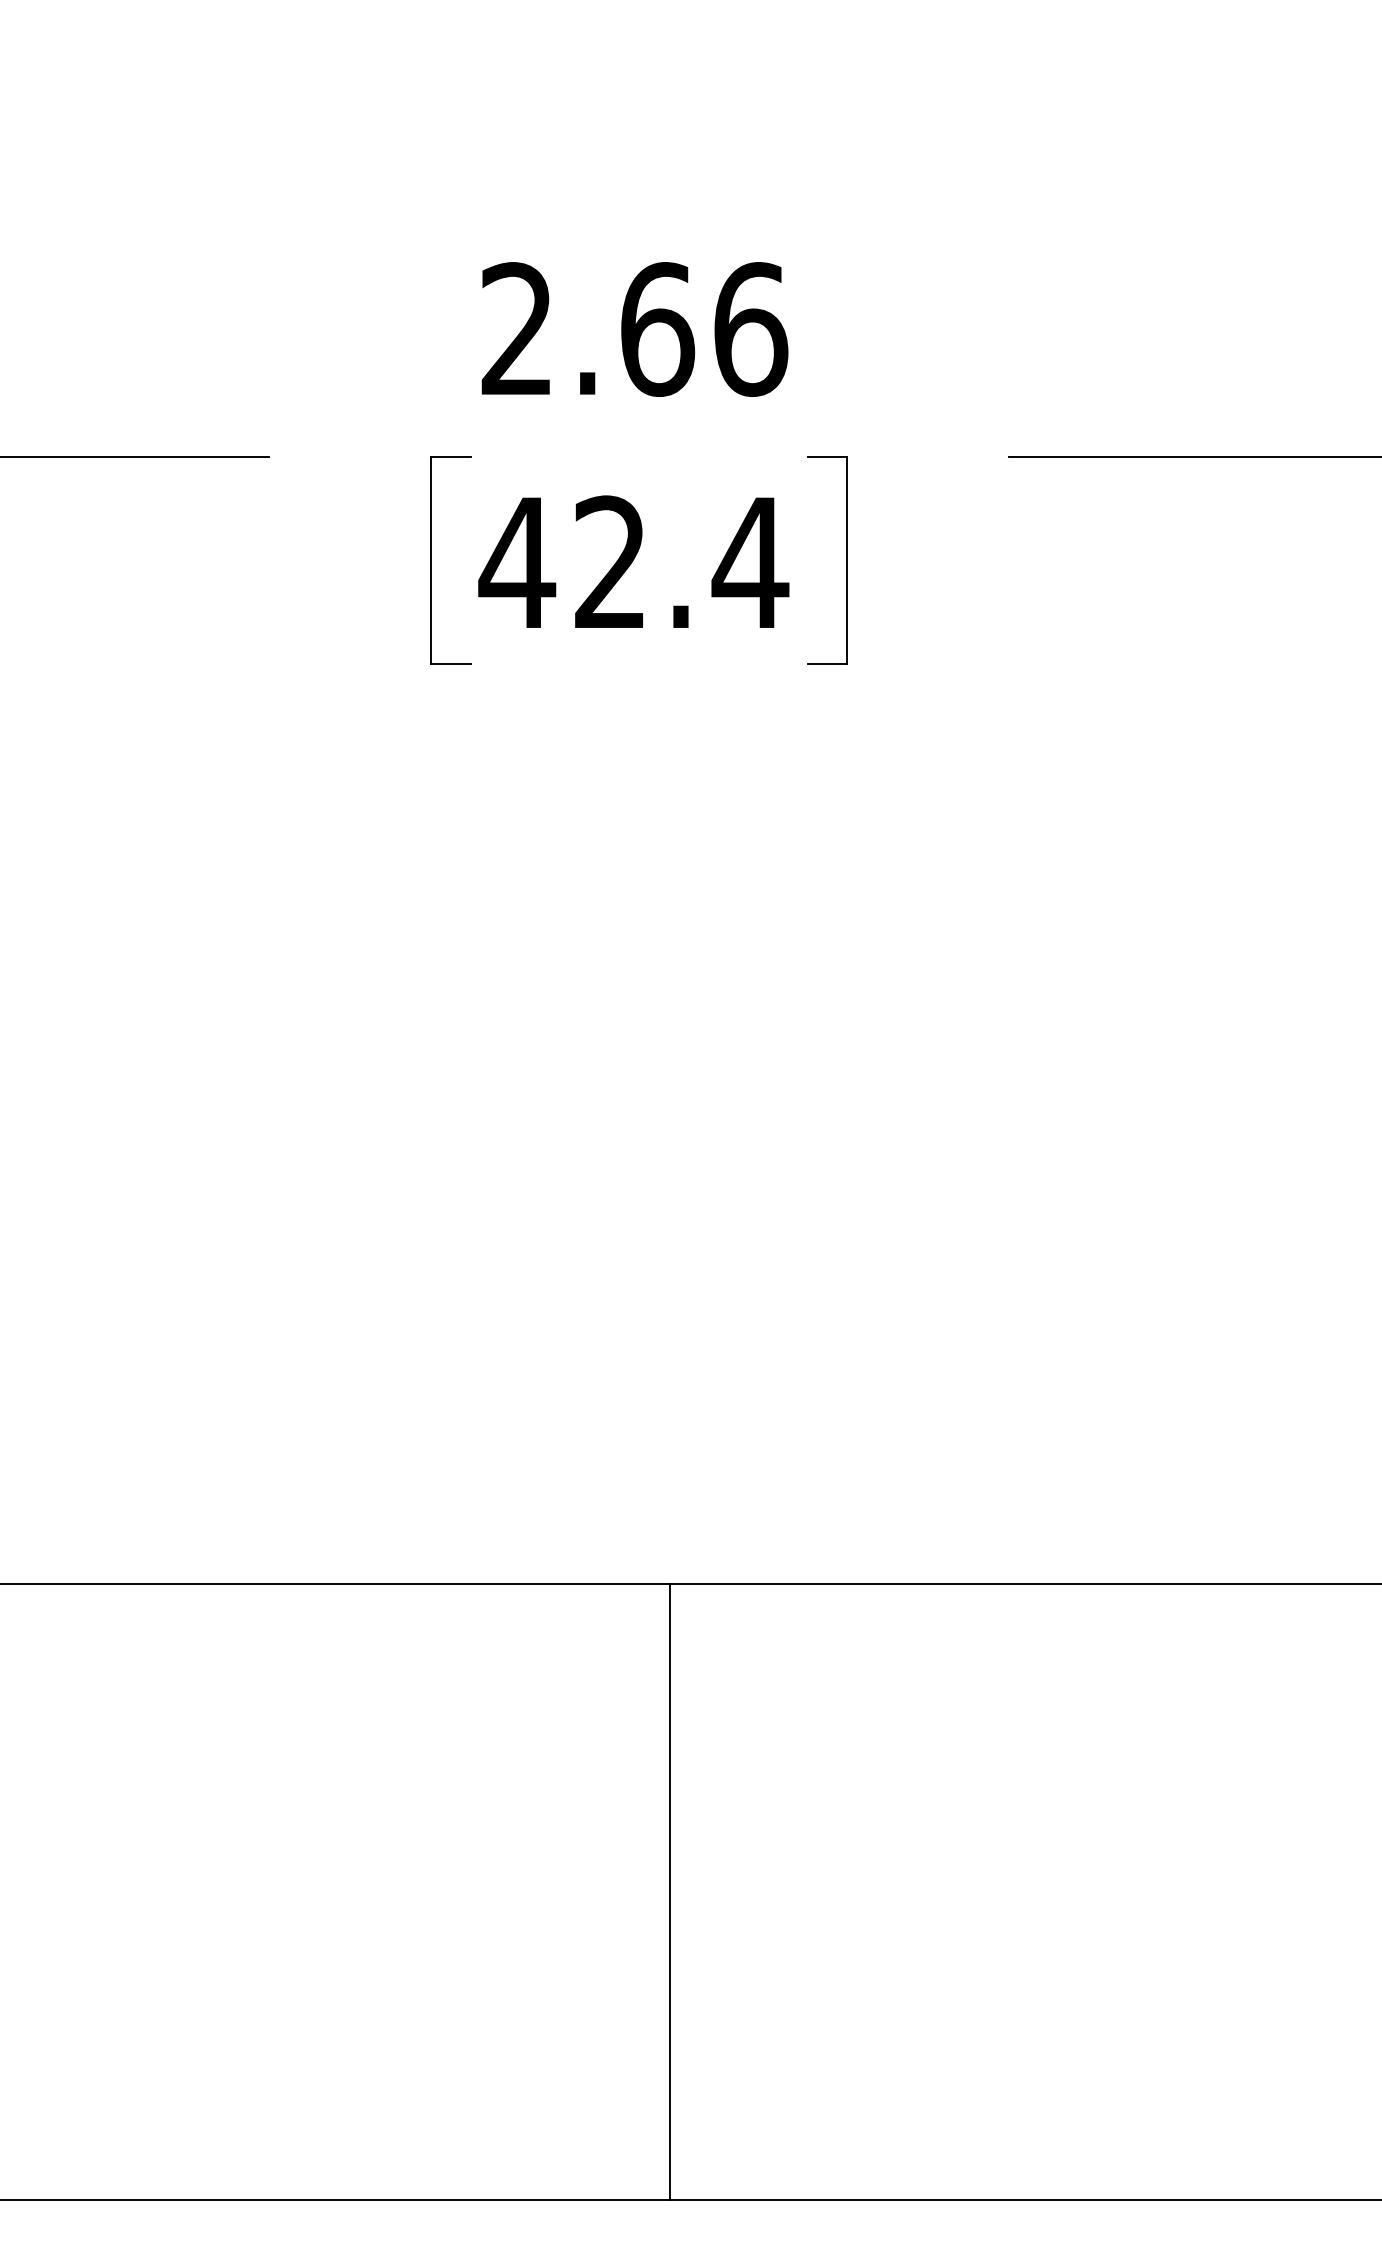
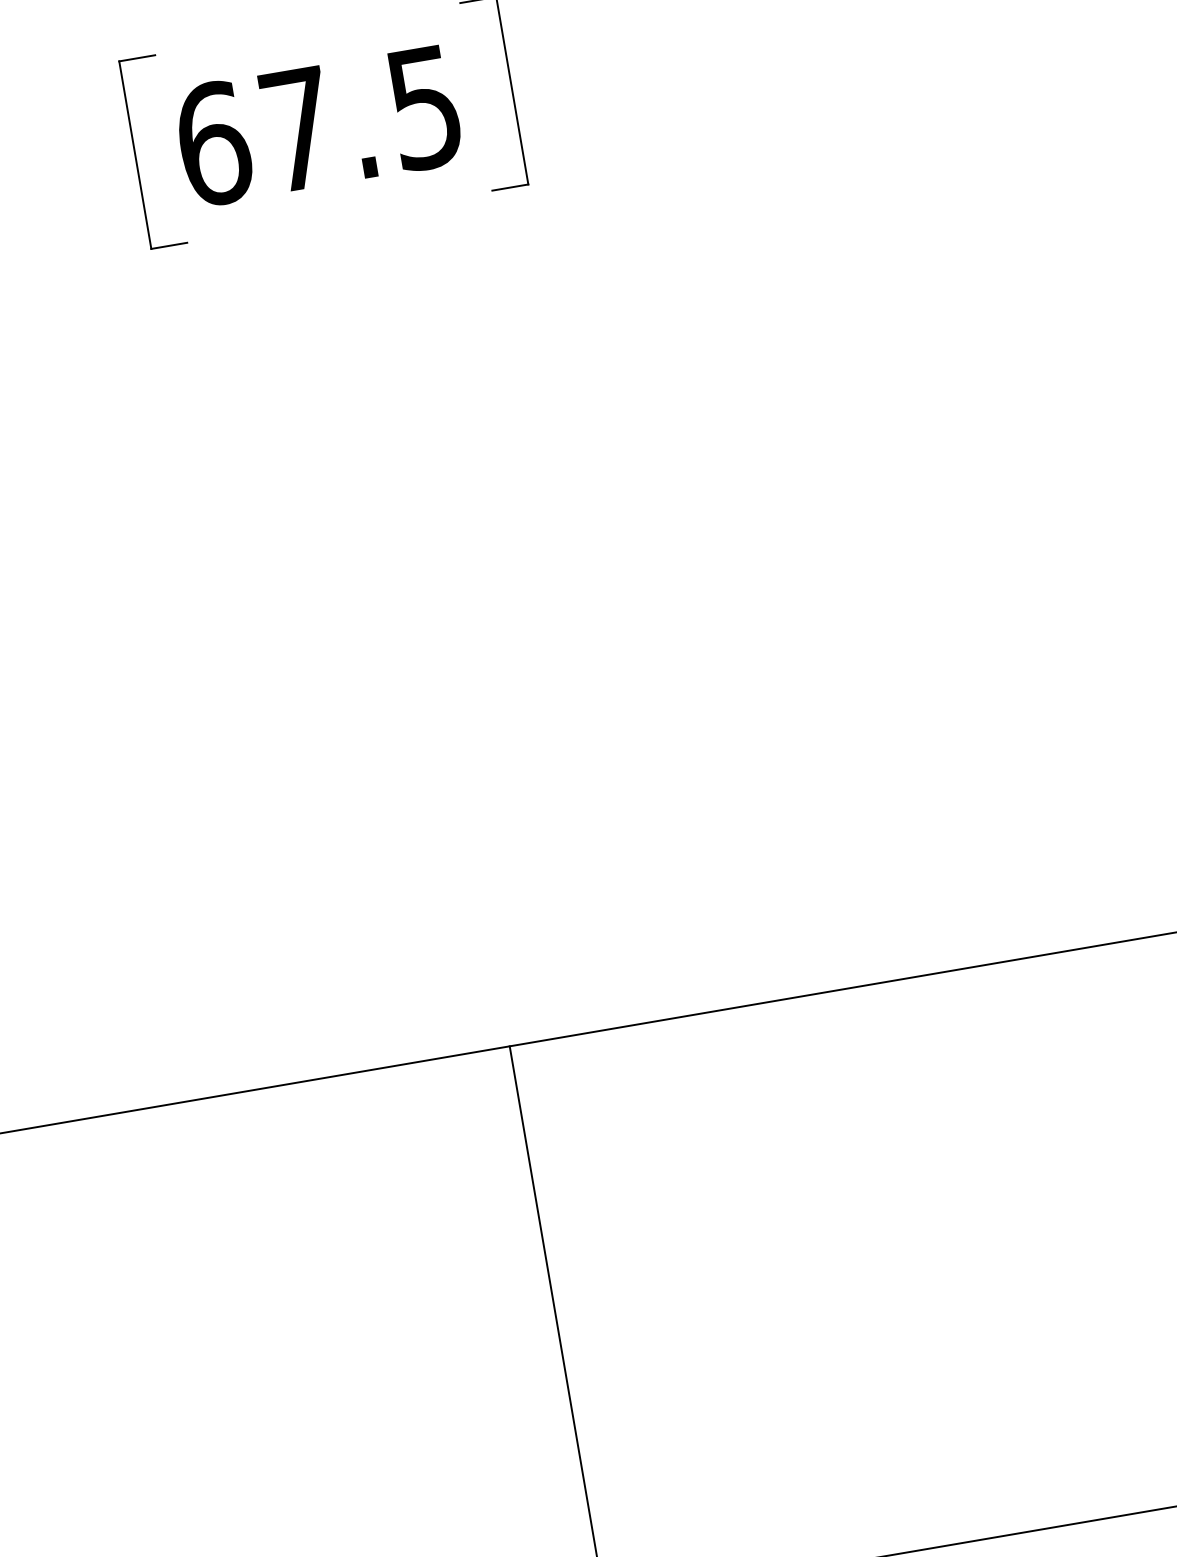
text: (633, 562) -> (318, 125), 42.4 -> 67.5

